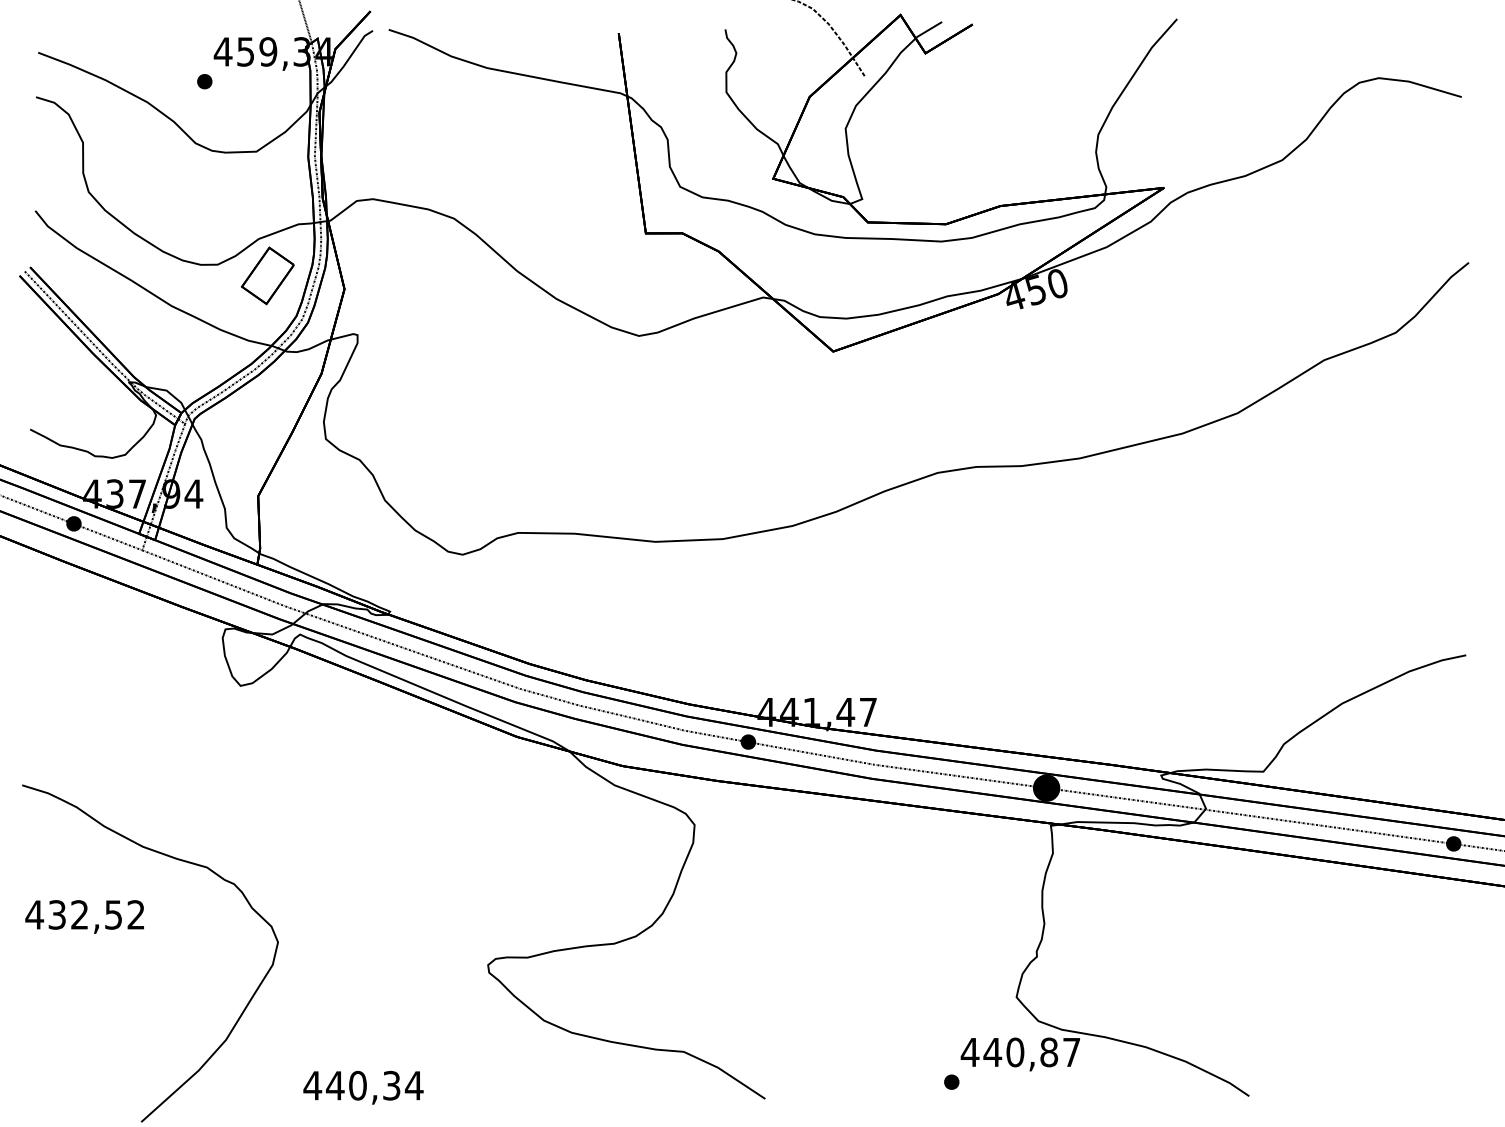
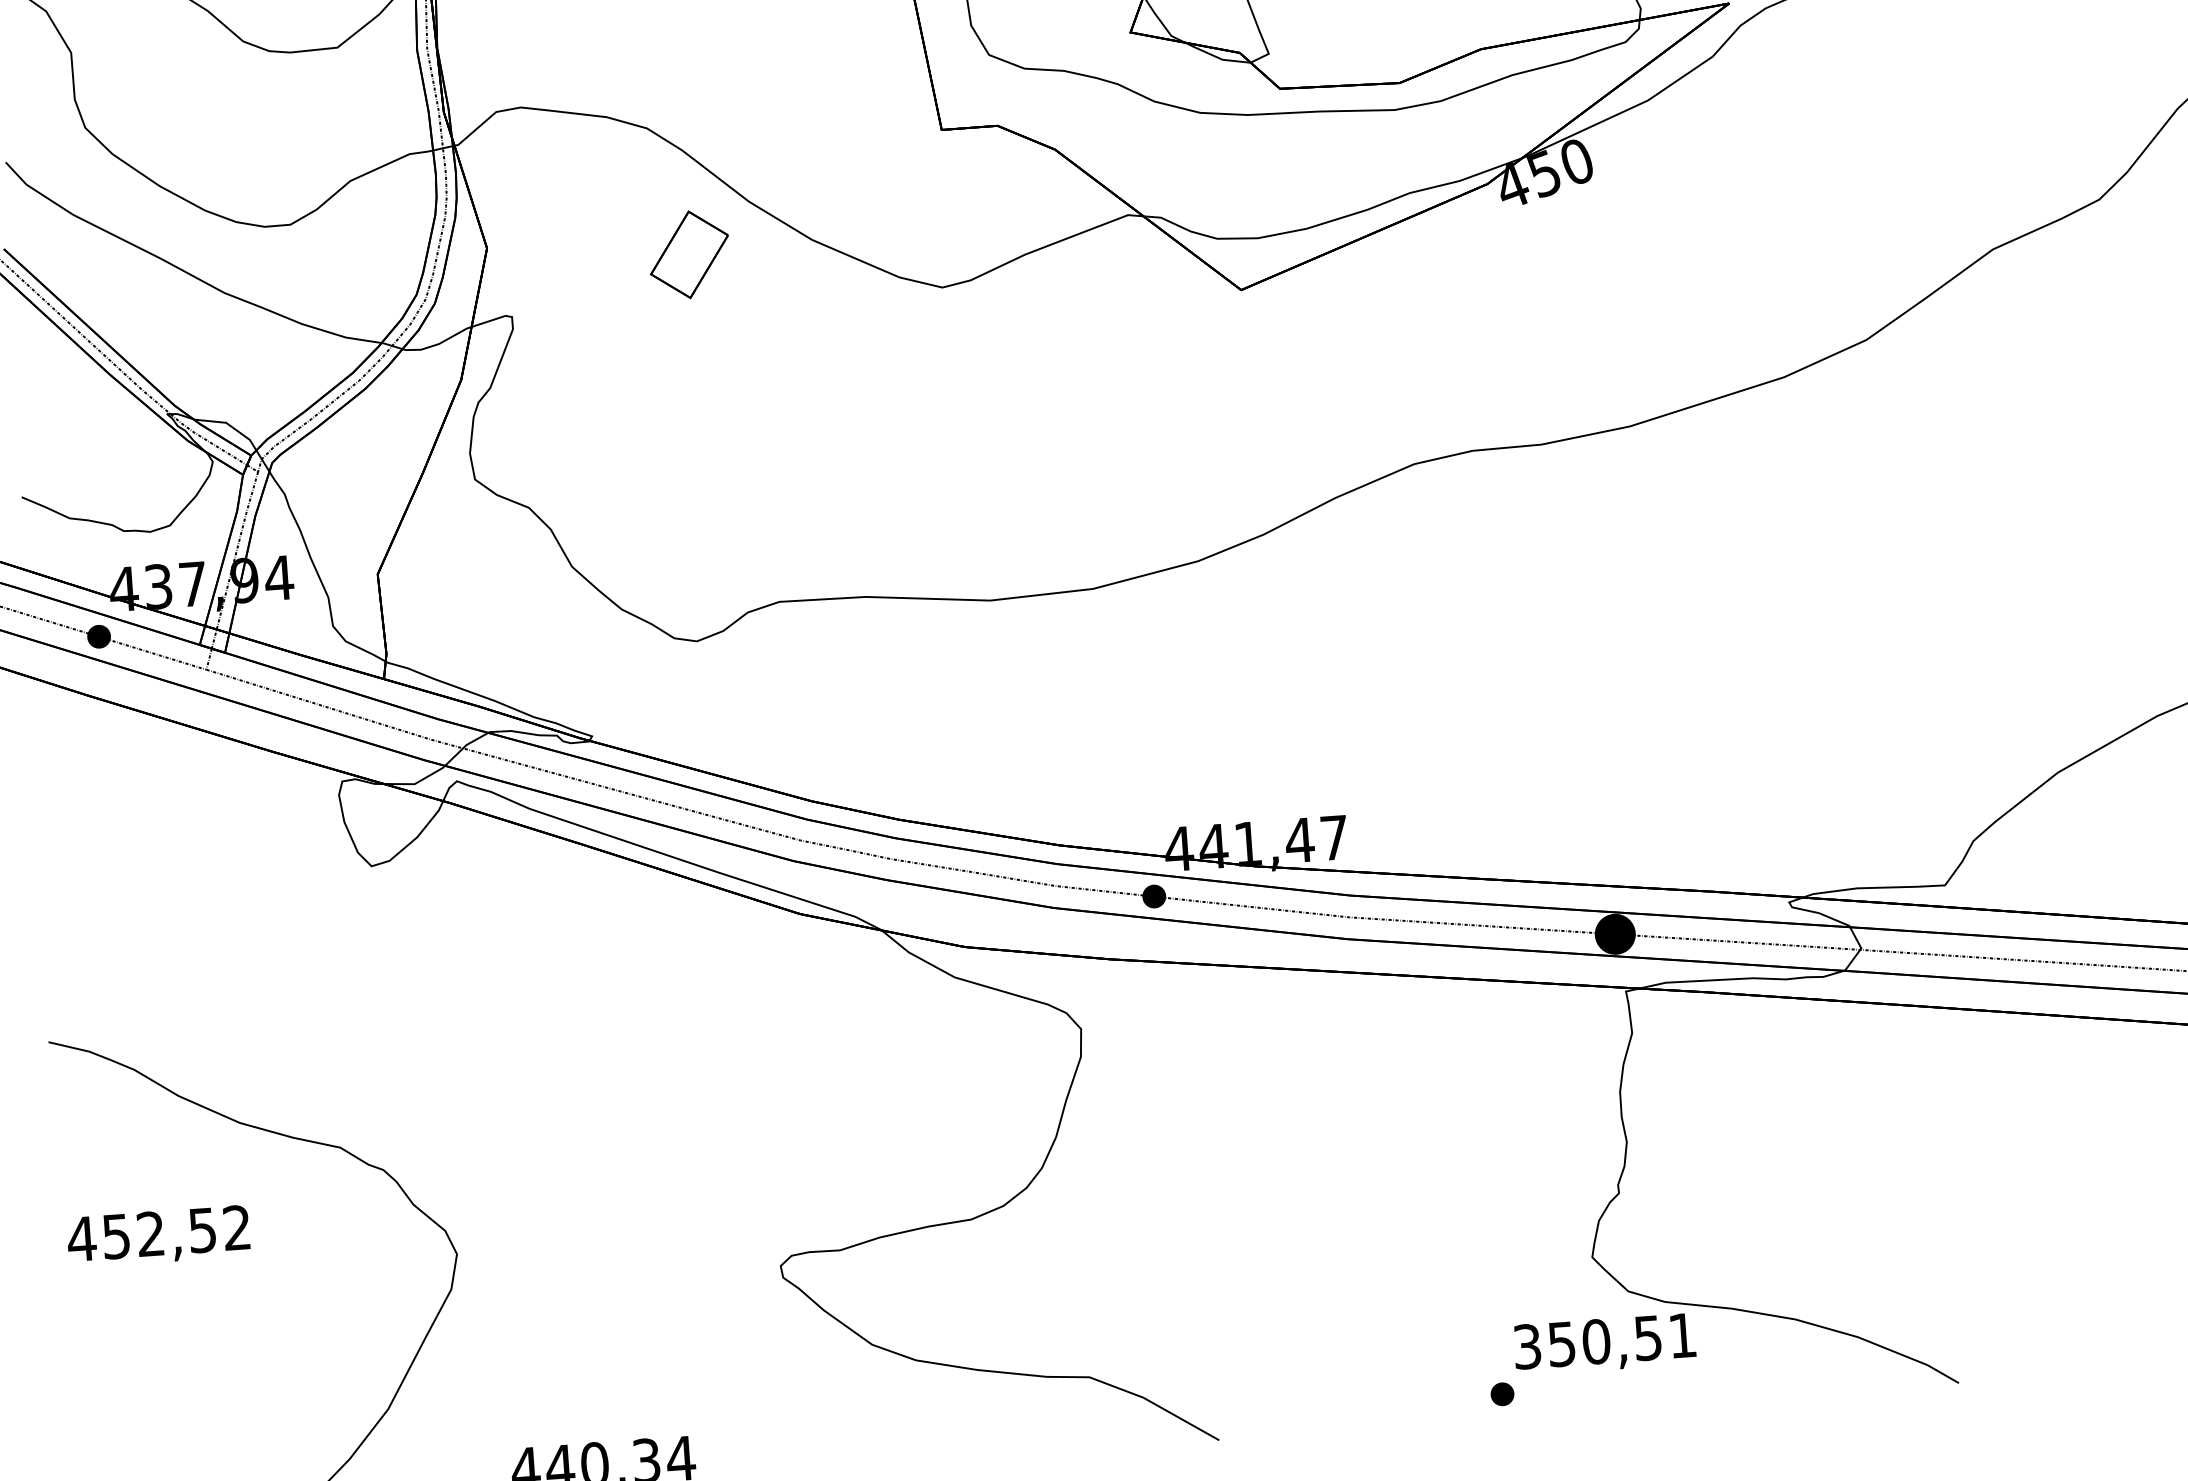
part: (267, 275) -> (688, 254), moved
text: (57, 914) -> (116, 1235), 432,52 -> 452,52
text: (1019, 1052) -> (1602, 1341), 440,87 -> 350,51

